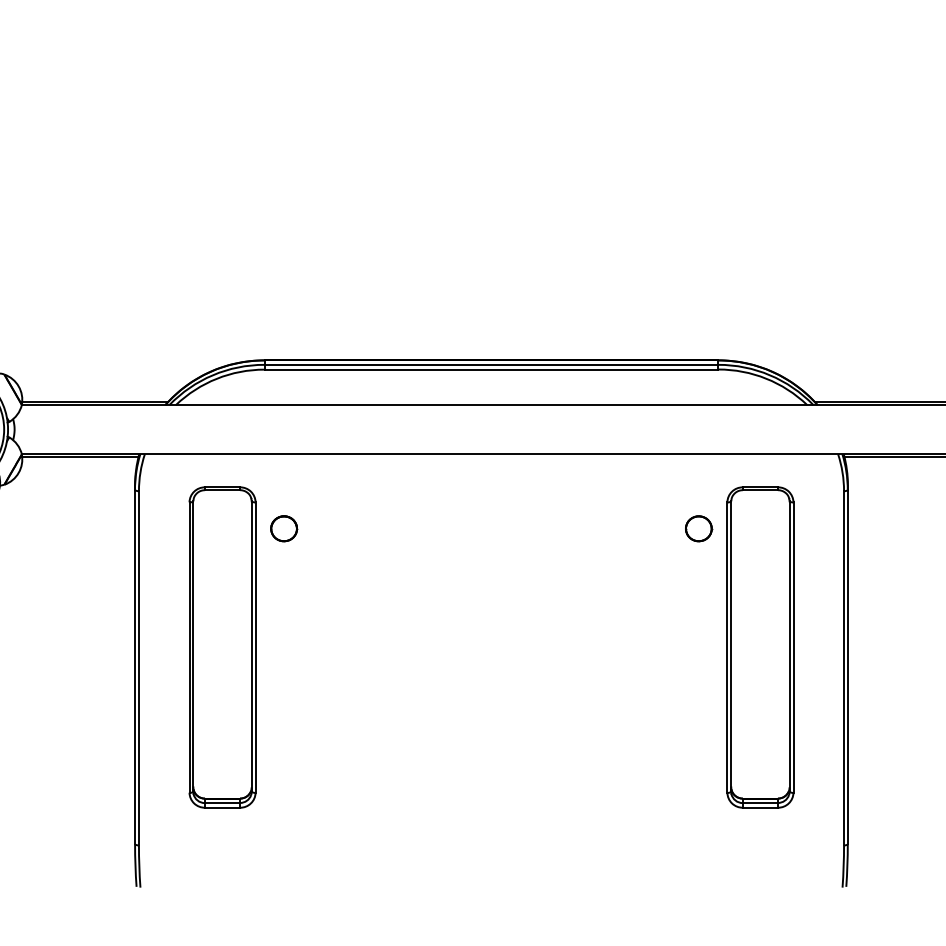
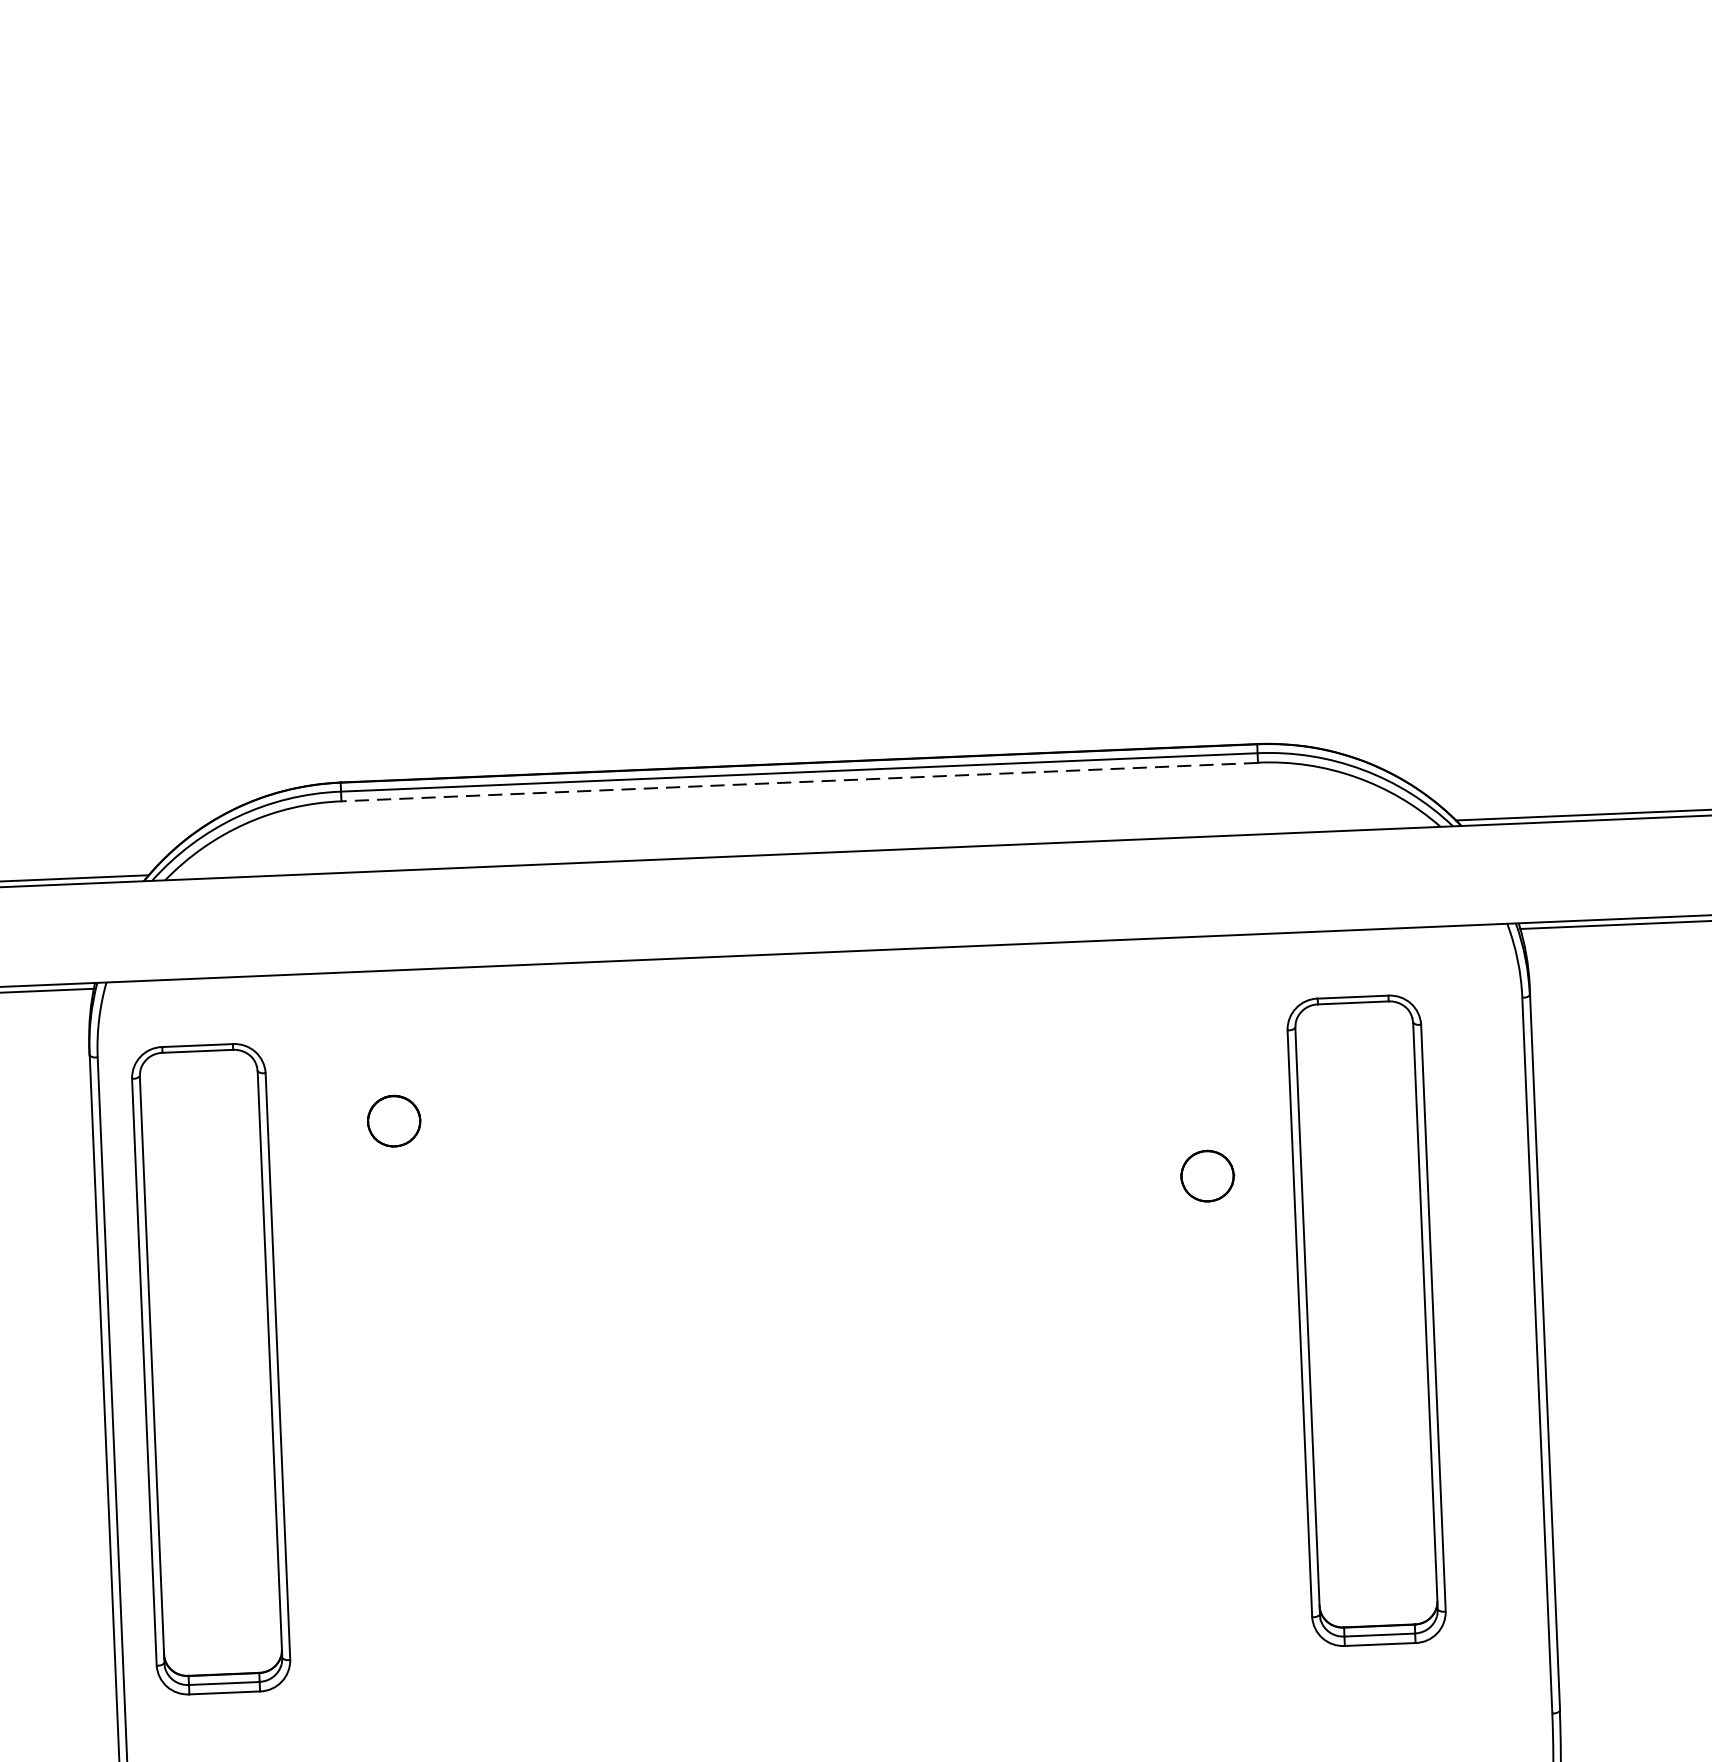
line: (491, 369) -> (799, 781), solid -> dashed
part: (699, 528) -> (1208, 1175), moved
part: (222, 647) -> (211, 1369), moved

